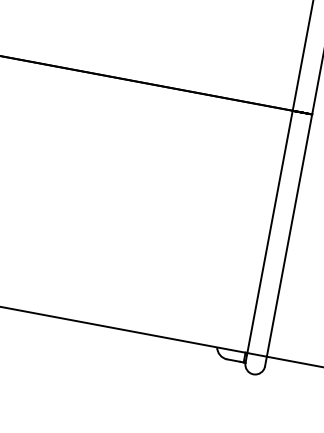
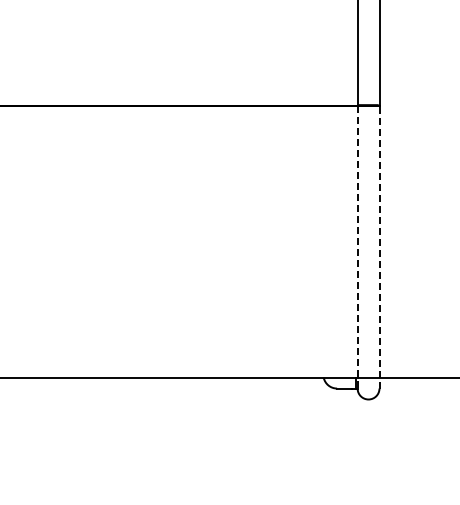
line: (268, 237) -> (357, 247), solid -> dashed
line: (288, 239) -> (379, 246), solid -> dashed

